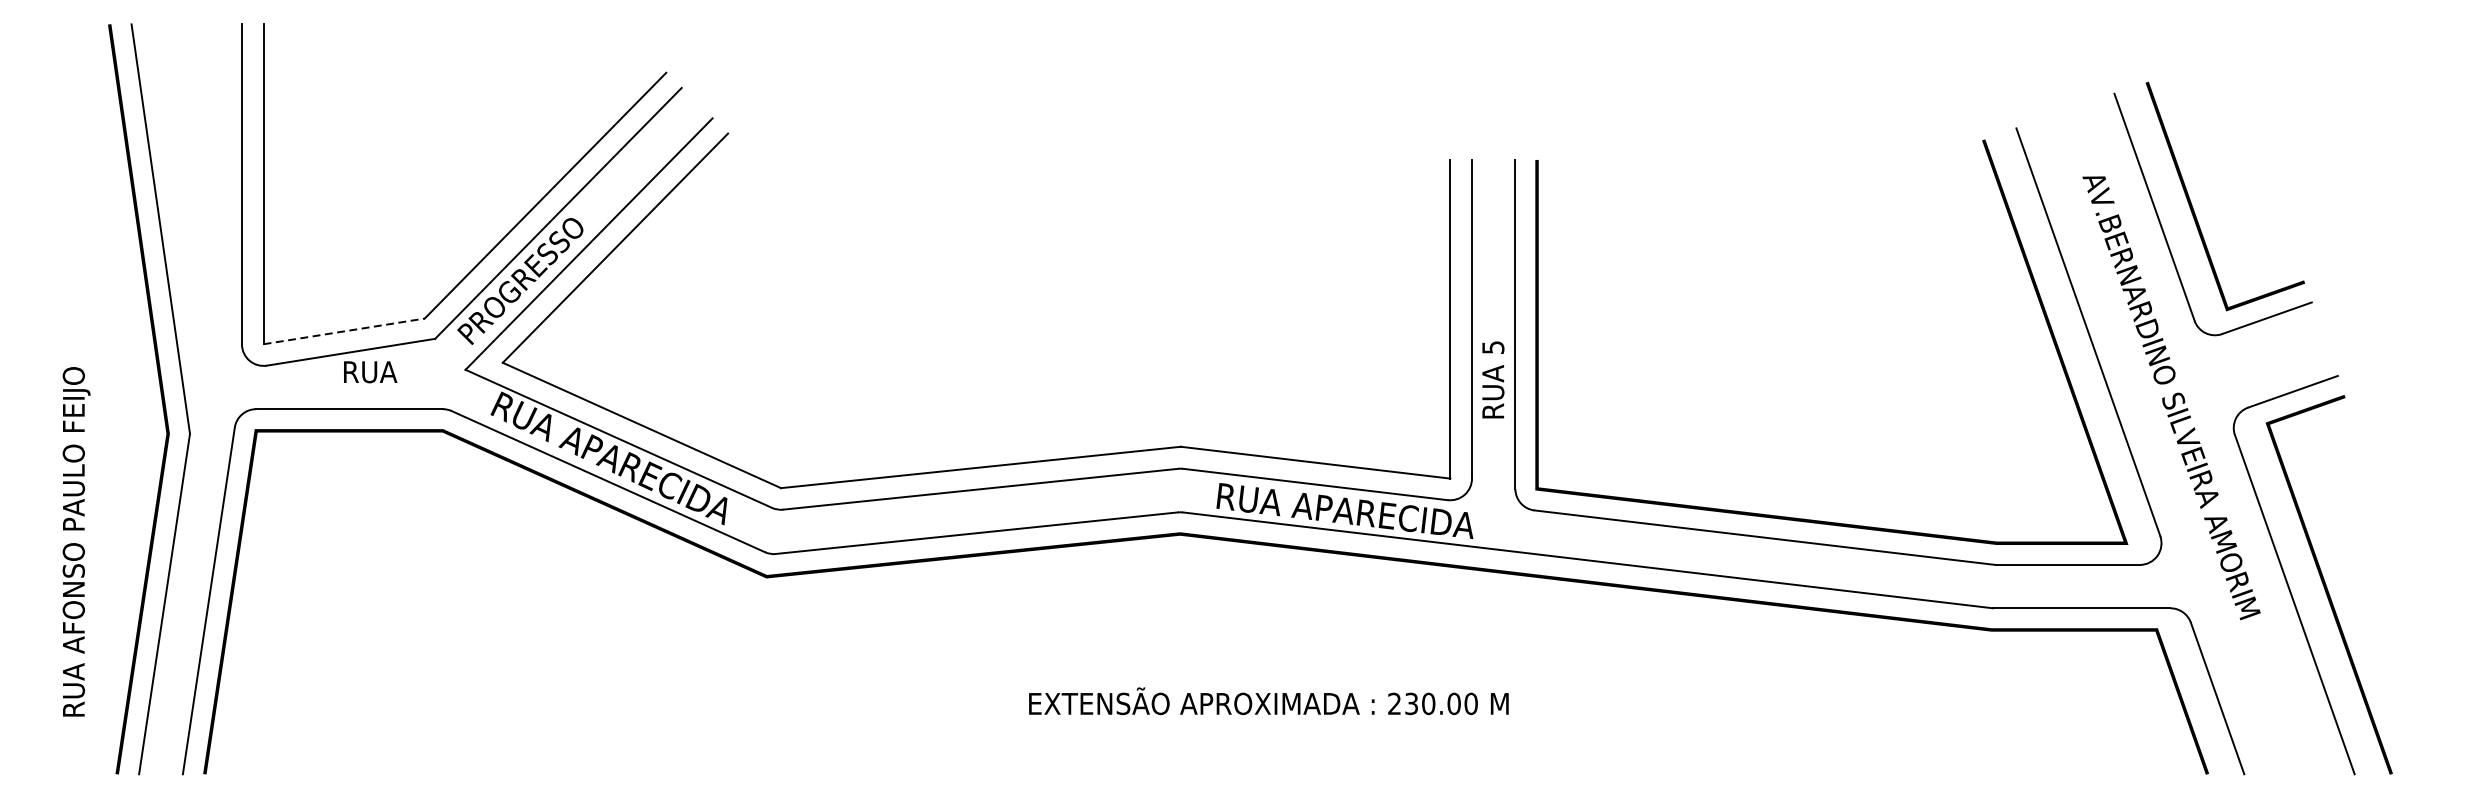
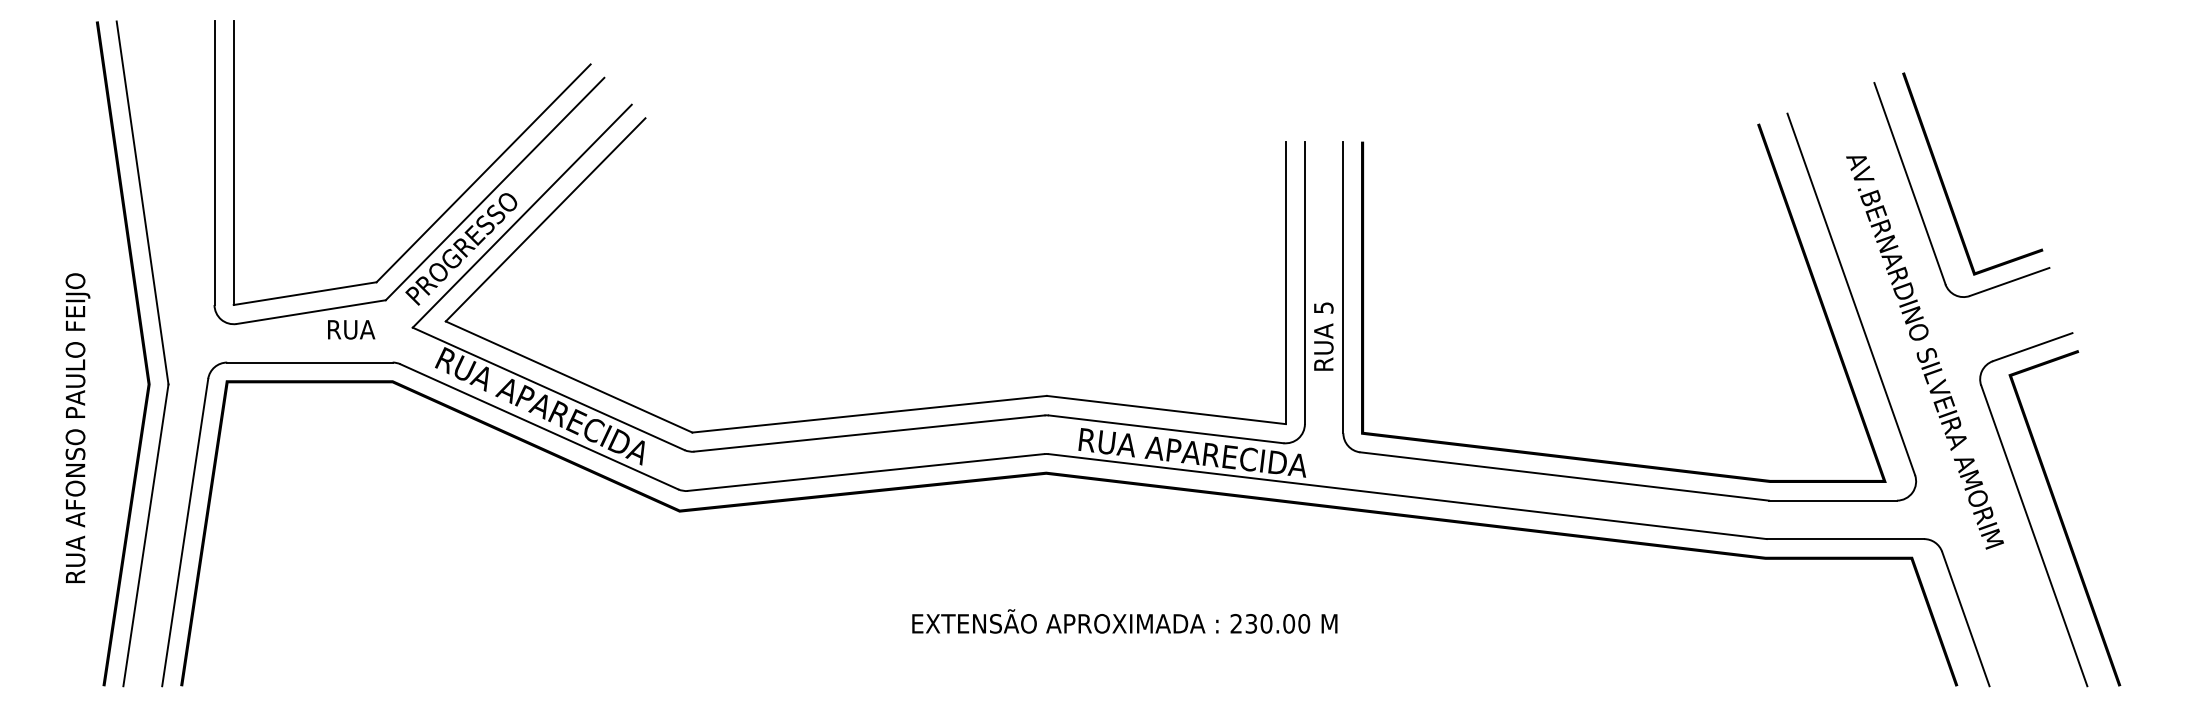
line: (344, 331) -> (305, 293), dashed -> solid
text: (370, 371) -> (351, 329), moved
text: (76, 541) -> (77, 427), moved

